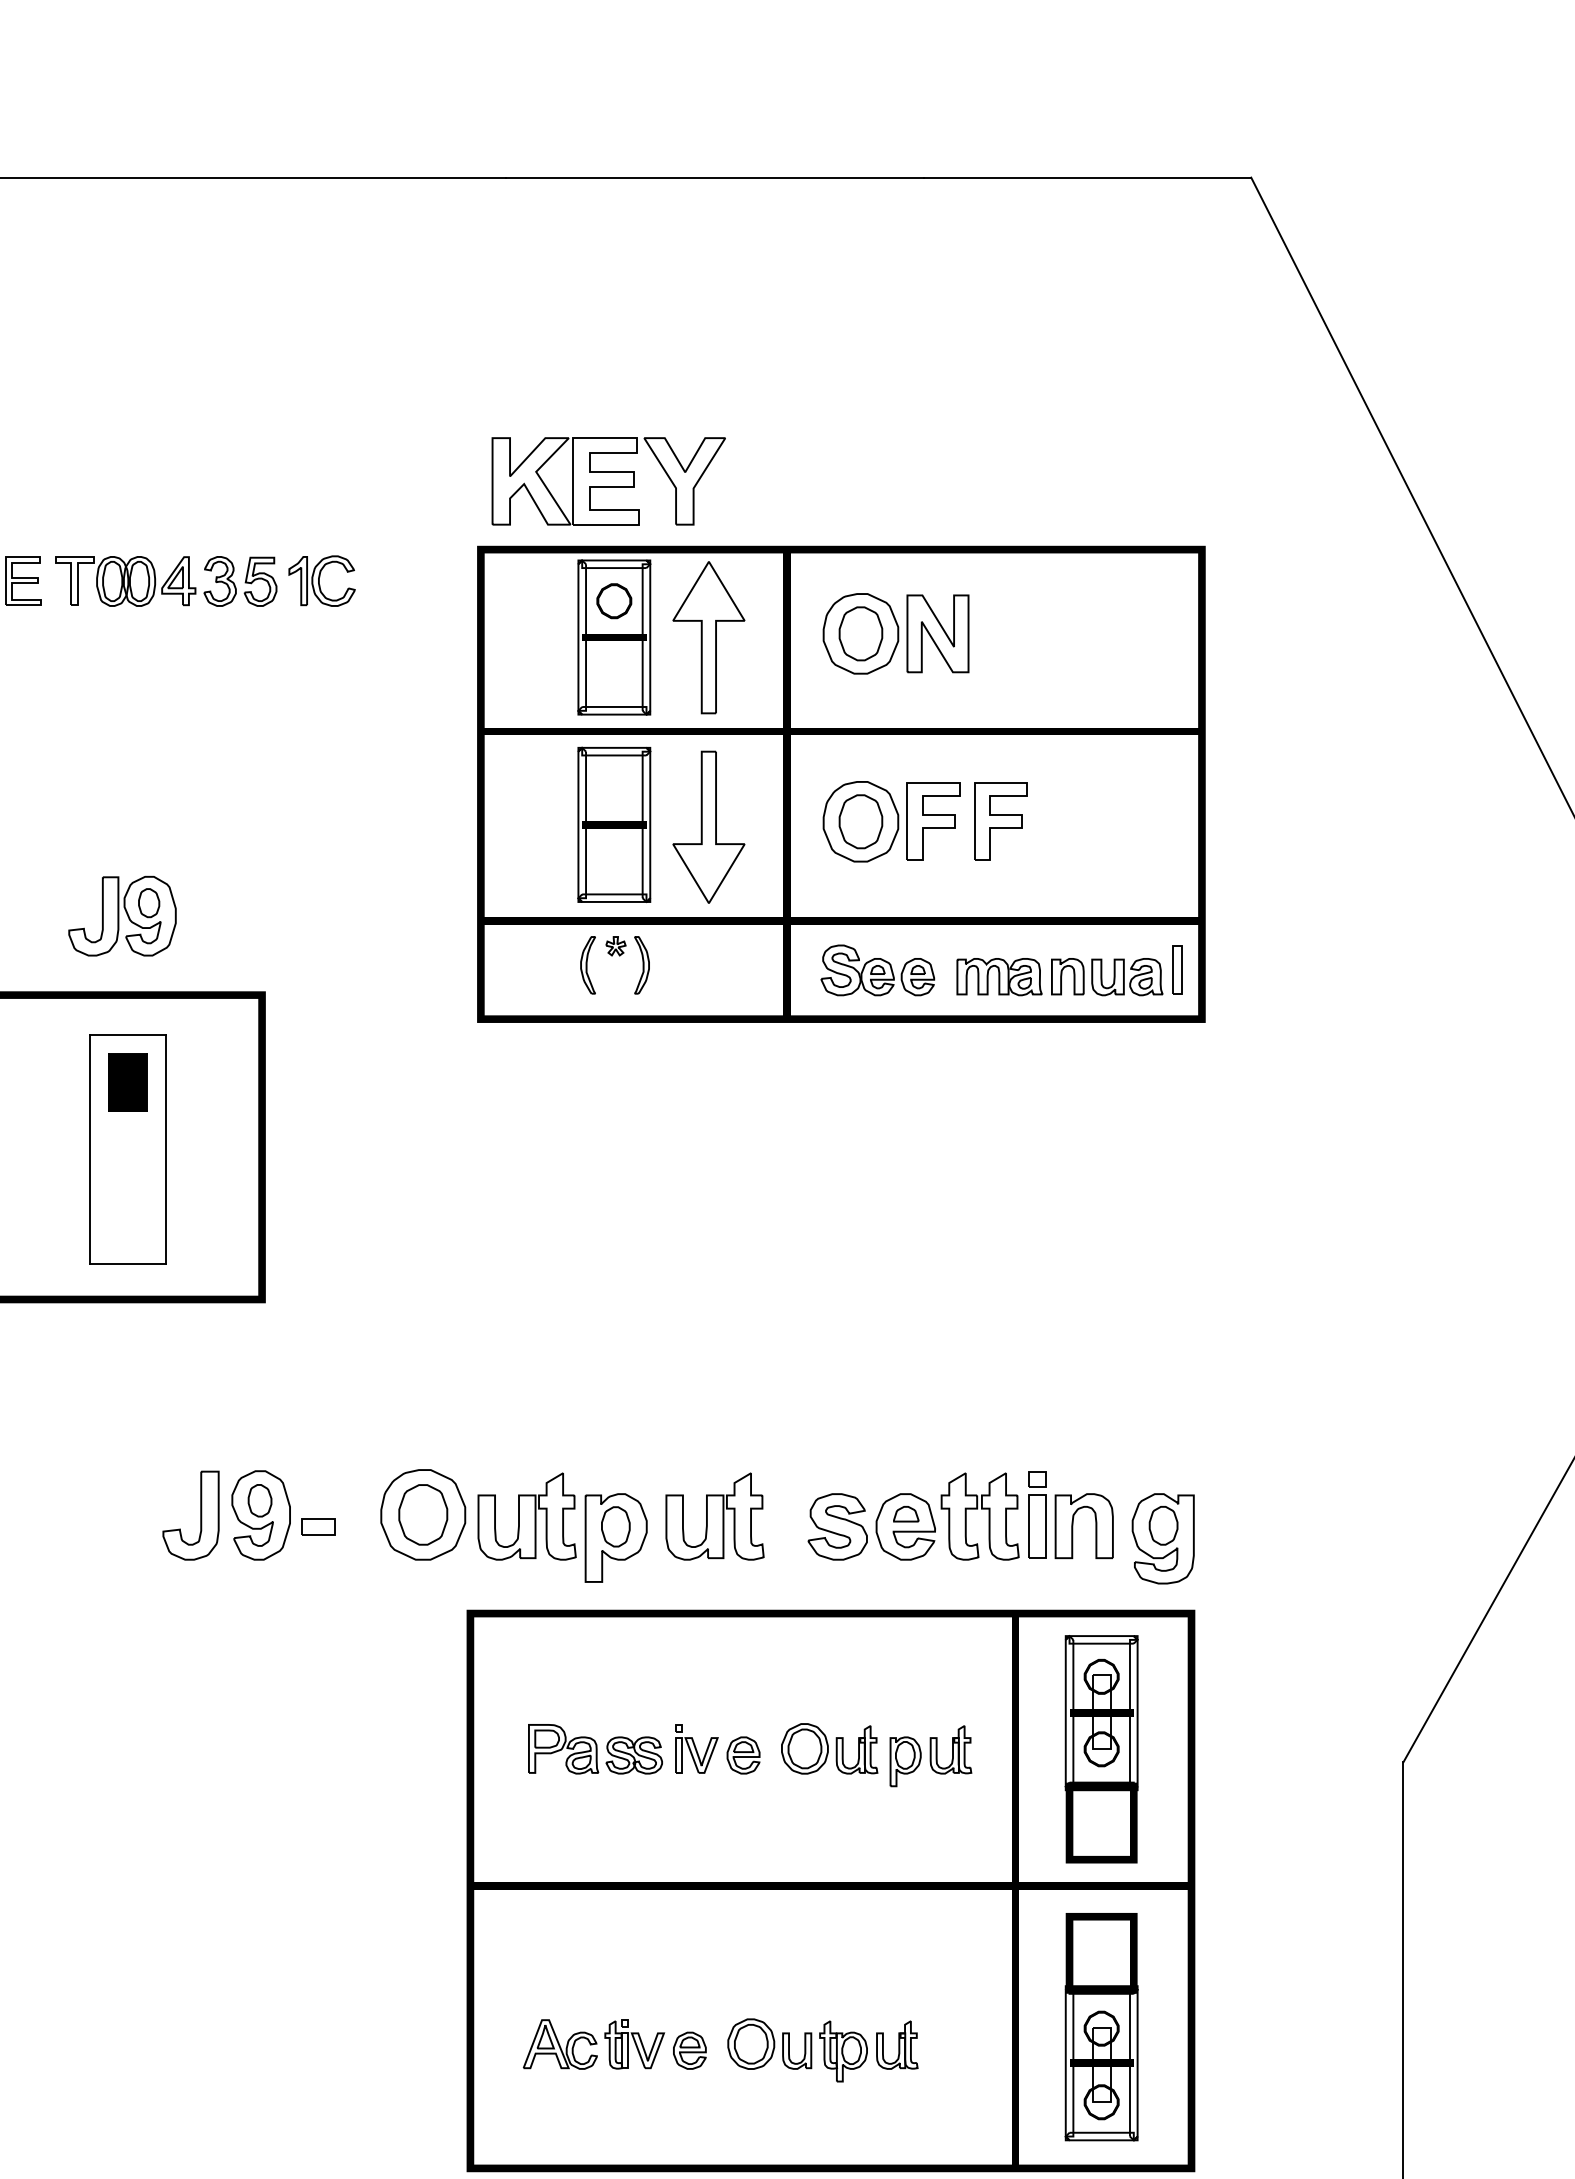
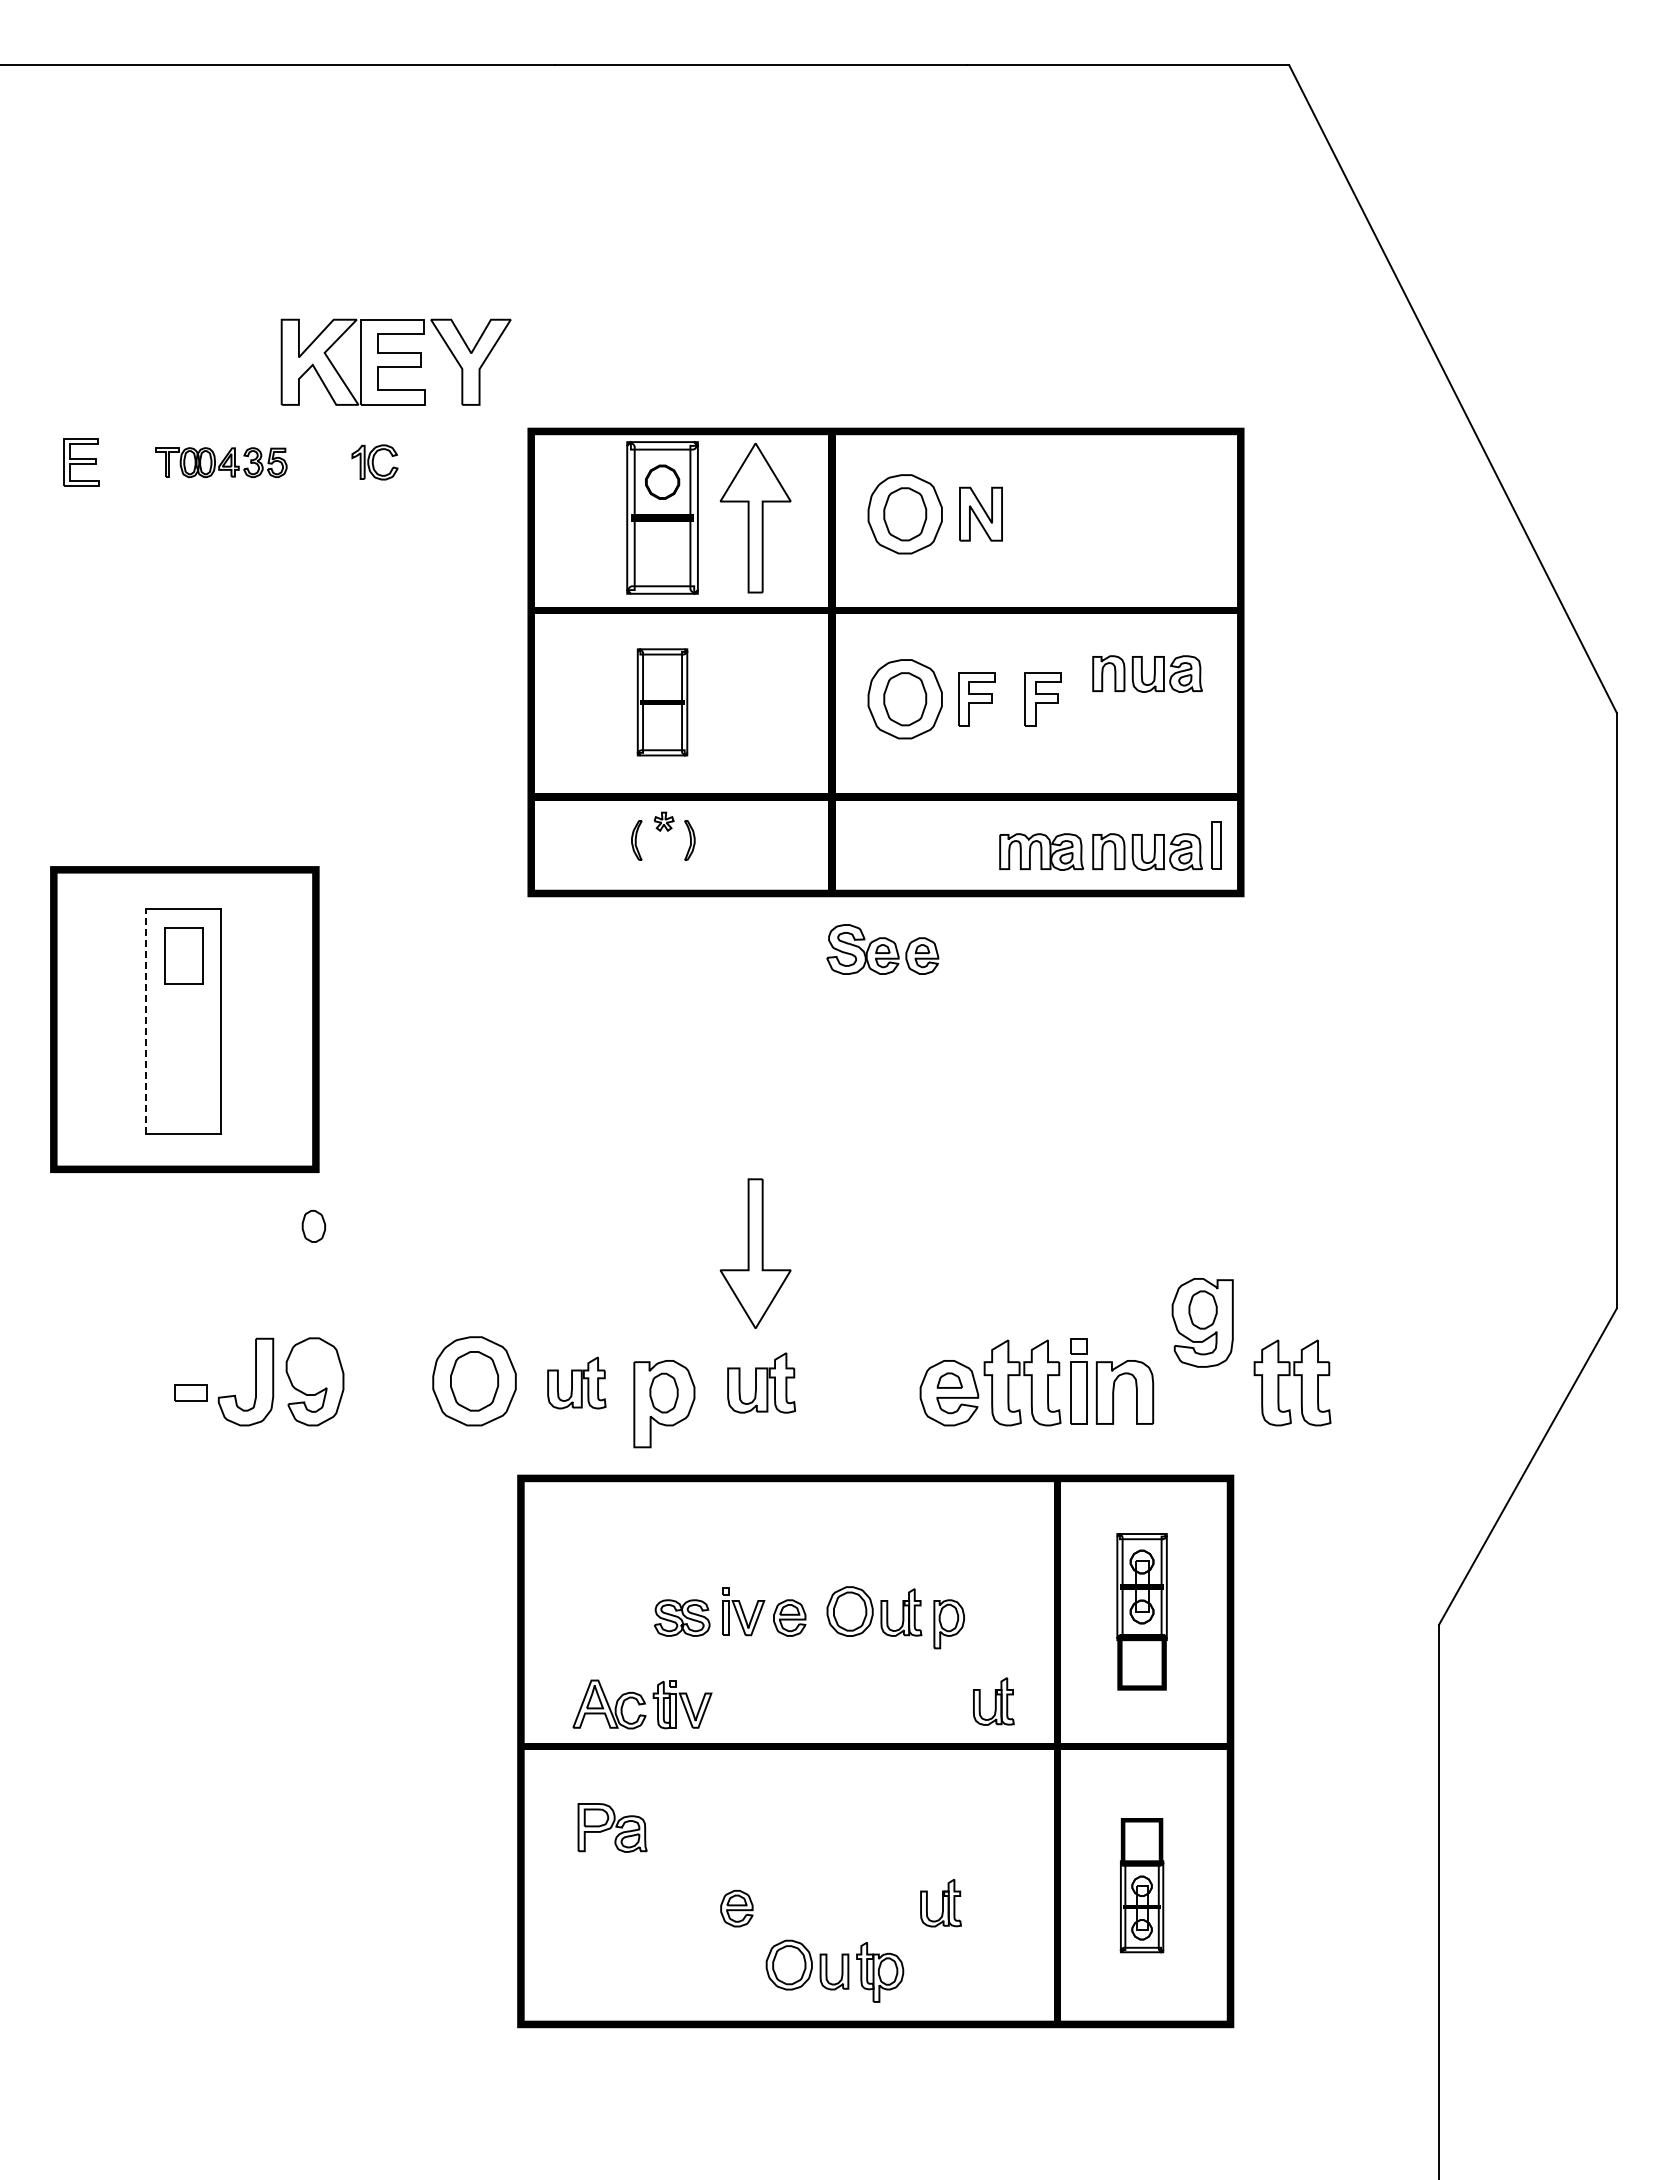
part: (608, 480) -> (395, 361), moved
part: (166, 581) -> (221, 462), size x0.6
part: (321, 581) -> (374, 462), size x0.7
part: (937, 633) -> (980, 513), size x0.7
part: (1107, 795) -> (1147, 673), added
part: (933, 821) -> (976, 698), size x0.7
part: (1000, 821) -> (1042, 698), size x0.7
part: (614, 825) -> (662, 702), size x0.7
part: (708, 827) -> (755, 1253), moved
part: (122, 915) -> (178, 791), removed
part: (587, 965) -> (636, 840), size x0.7
part: (641, 965) -> (689, 840), size x0.7
part: (877, 970) -> (882, 949), moved
hatch: (127, 1083) -> (183, 956), removed
line: (89, 1149) -> (146, 1021), solid -> dashed
part: (259, 1500) -> (313, 1226), moved
part: (1256, 1509) -> (1294, 1376), added
part: (526, 1516) -> (576, 1382), size x0.6
part: (714, 1516) -> (761, 1382), size x0.7
part: (318, 1526) -> (190, 1392), moved
part: (837, 1527) -> (882, 1393), removed
part: (1163, 1538) -> (1202, 1322), moved
part: (563, 1748) -> (612, 1827), moved
part: (1101, 1748) -> (1141, 1611), size x0.7
part: (950, 1749) -> (993, 1701), moved
part: (1101, 2027) -> (1141, 1885), size x0.6
part: (593, 2044) -> (642, 1704), moved
part: (790, 2049) -> (827, 1970), moved

